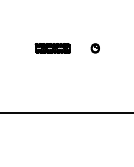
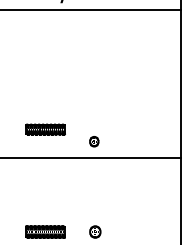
part: (52, 48) -> (45, 129), moved
part: (95, 48) -> (94, 141), moved

